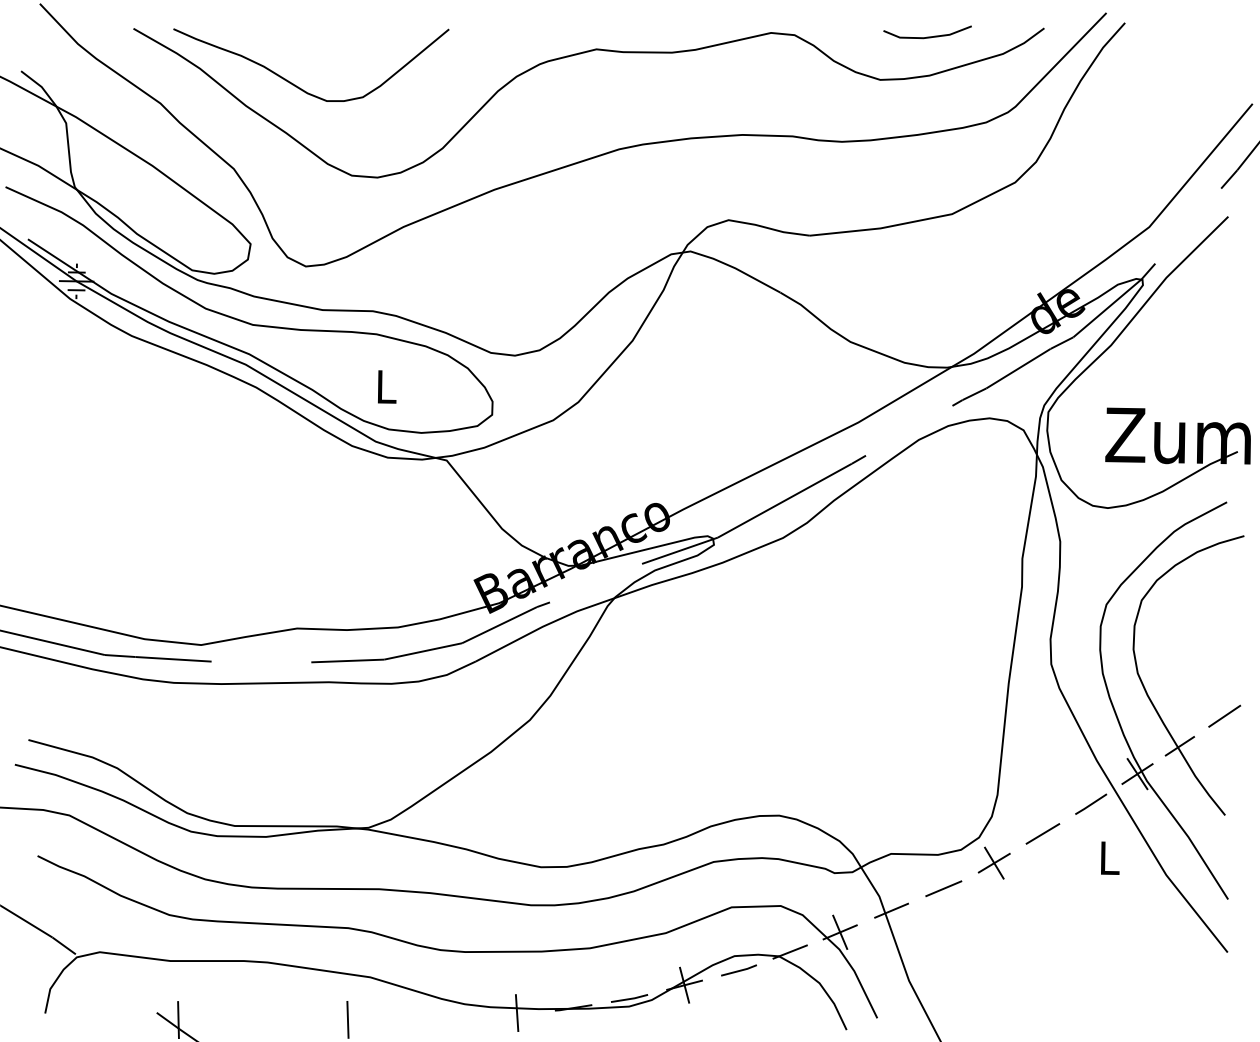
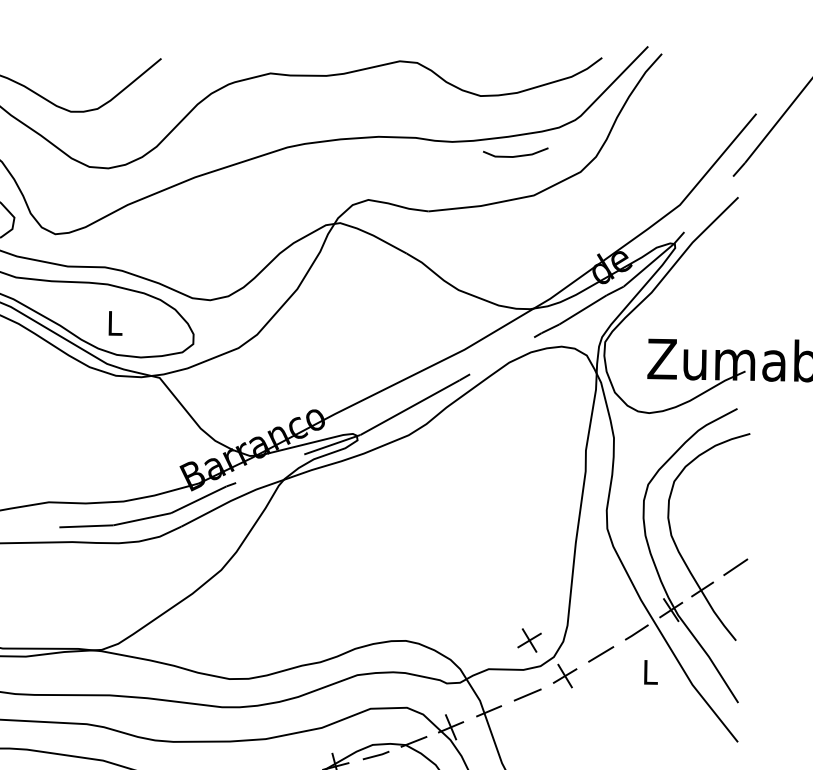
line: (927, 36) -> (515, 155), moved
part: (945, 814) -> (529, 640), added

